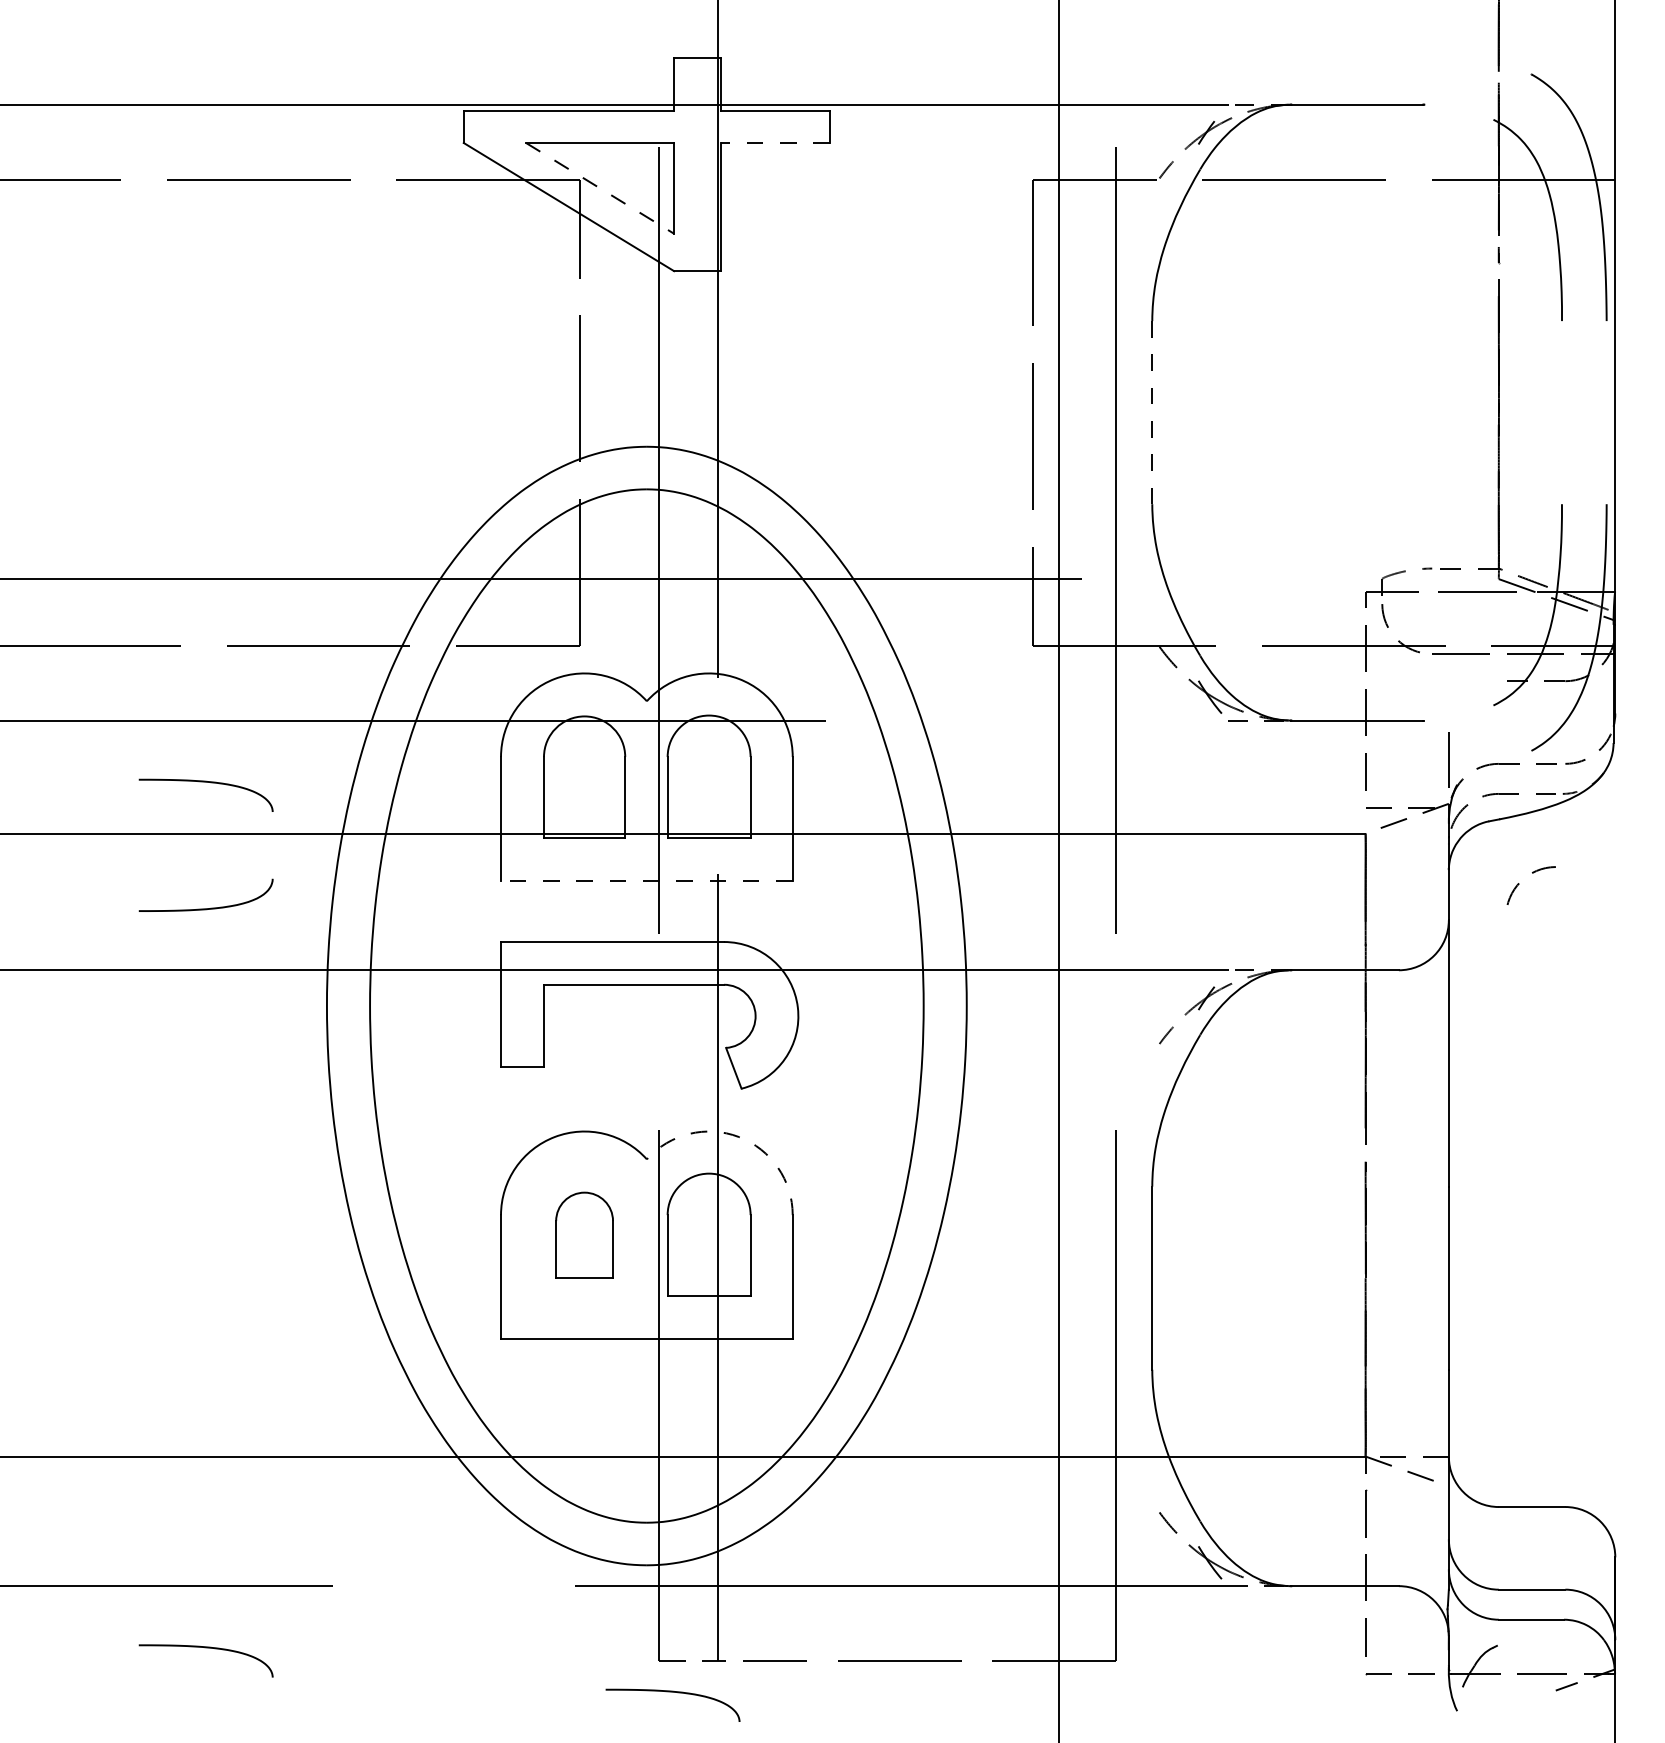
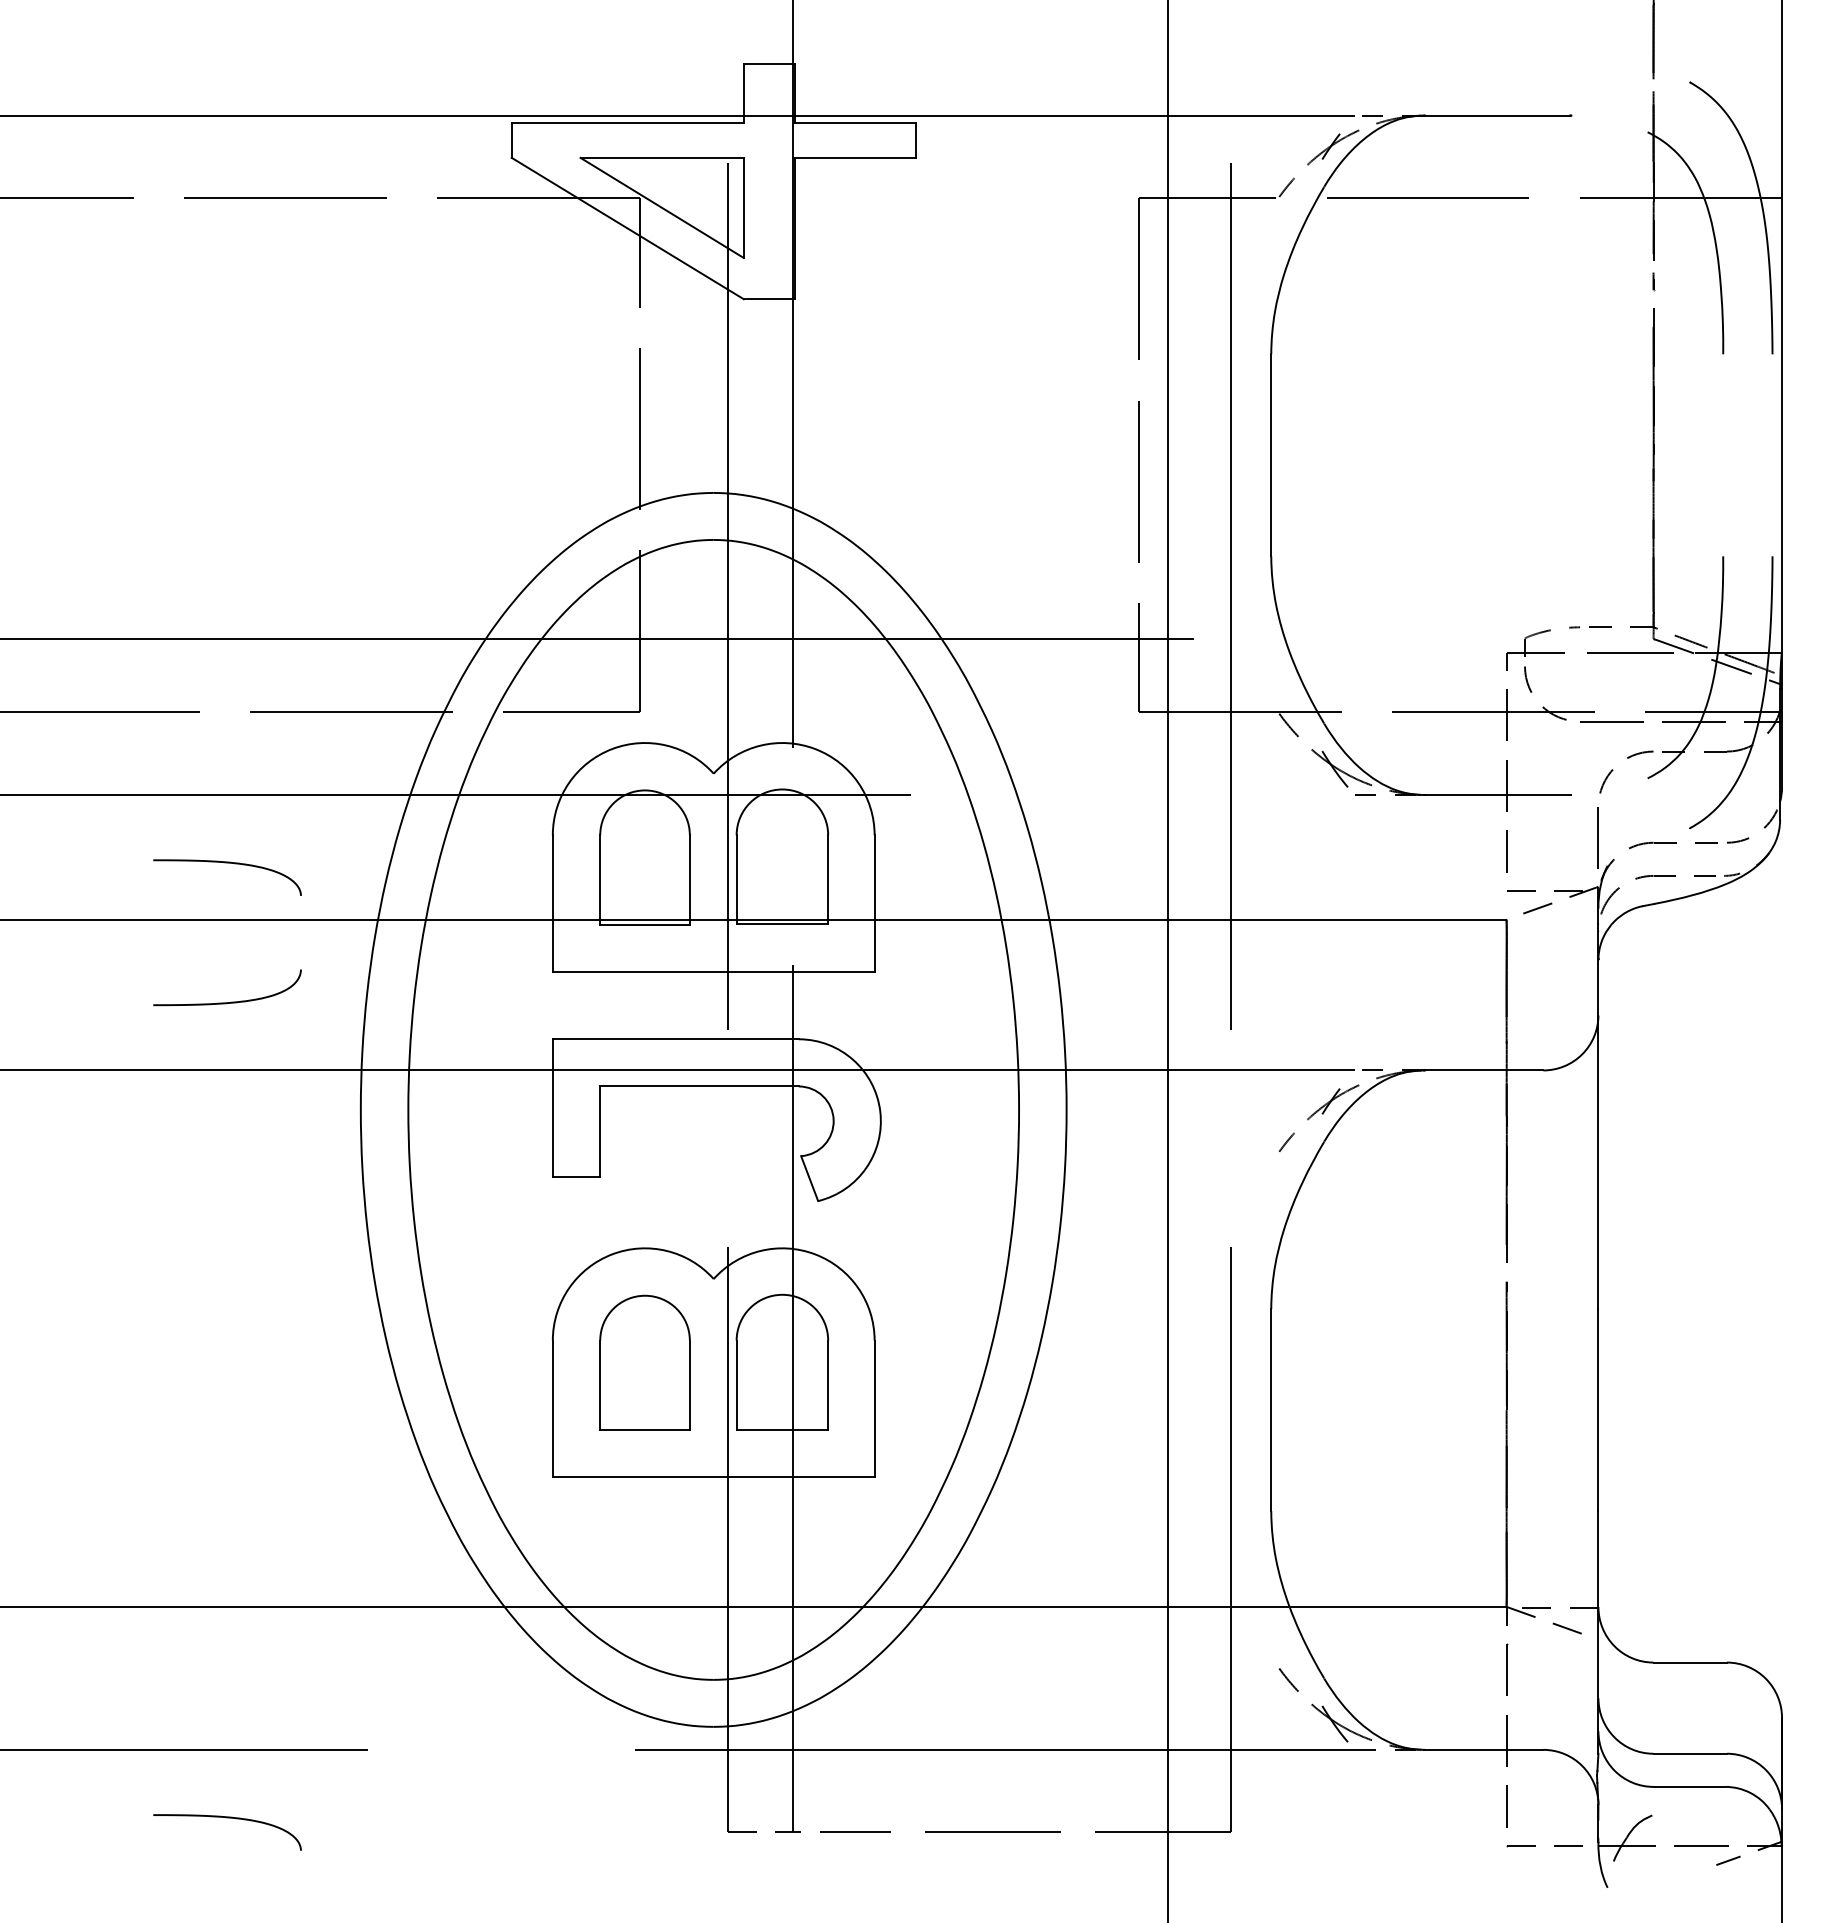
line: (775, 142) -> (855, 157), dashed -> solid
line: (600, 187) -> (662, 207), dashed -> solid
line: (1152, 412) -> (1271, 455), dashed -> solid
curve: (1532, 873) -> (1627, 758), moved
line: (646, 880) -> (713, 971), dashed -> solid
arc: (739, 1137) -> (815, 1254), dashed -> solid
part: (584, 1235) -> (644, 1362), size x1.43
curve: (672, 1692) -> (742, 1867), removed

